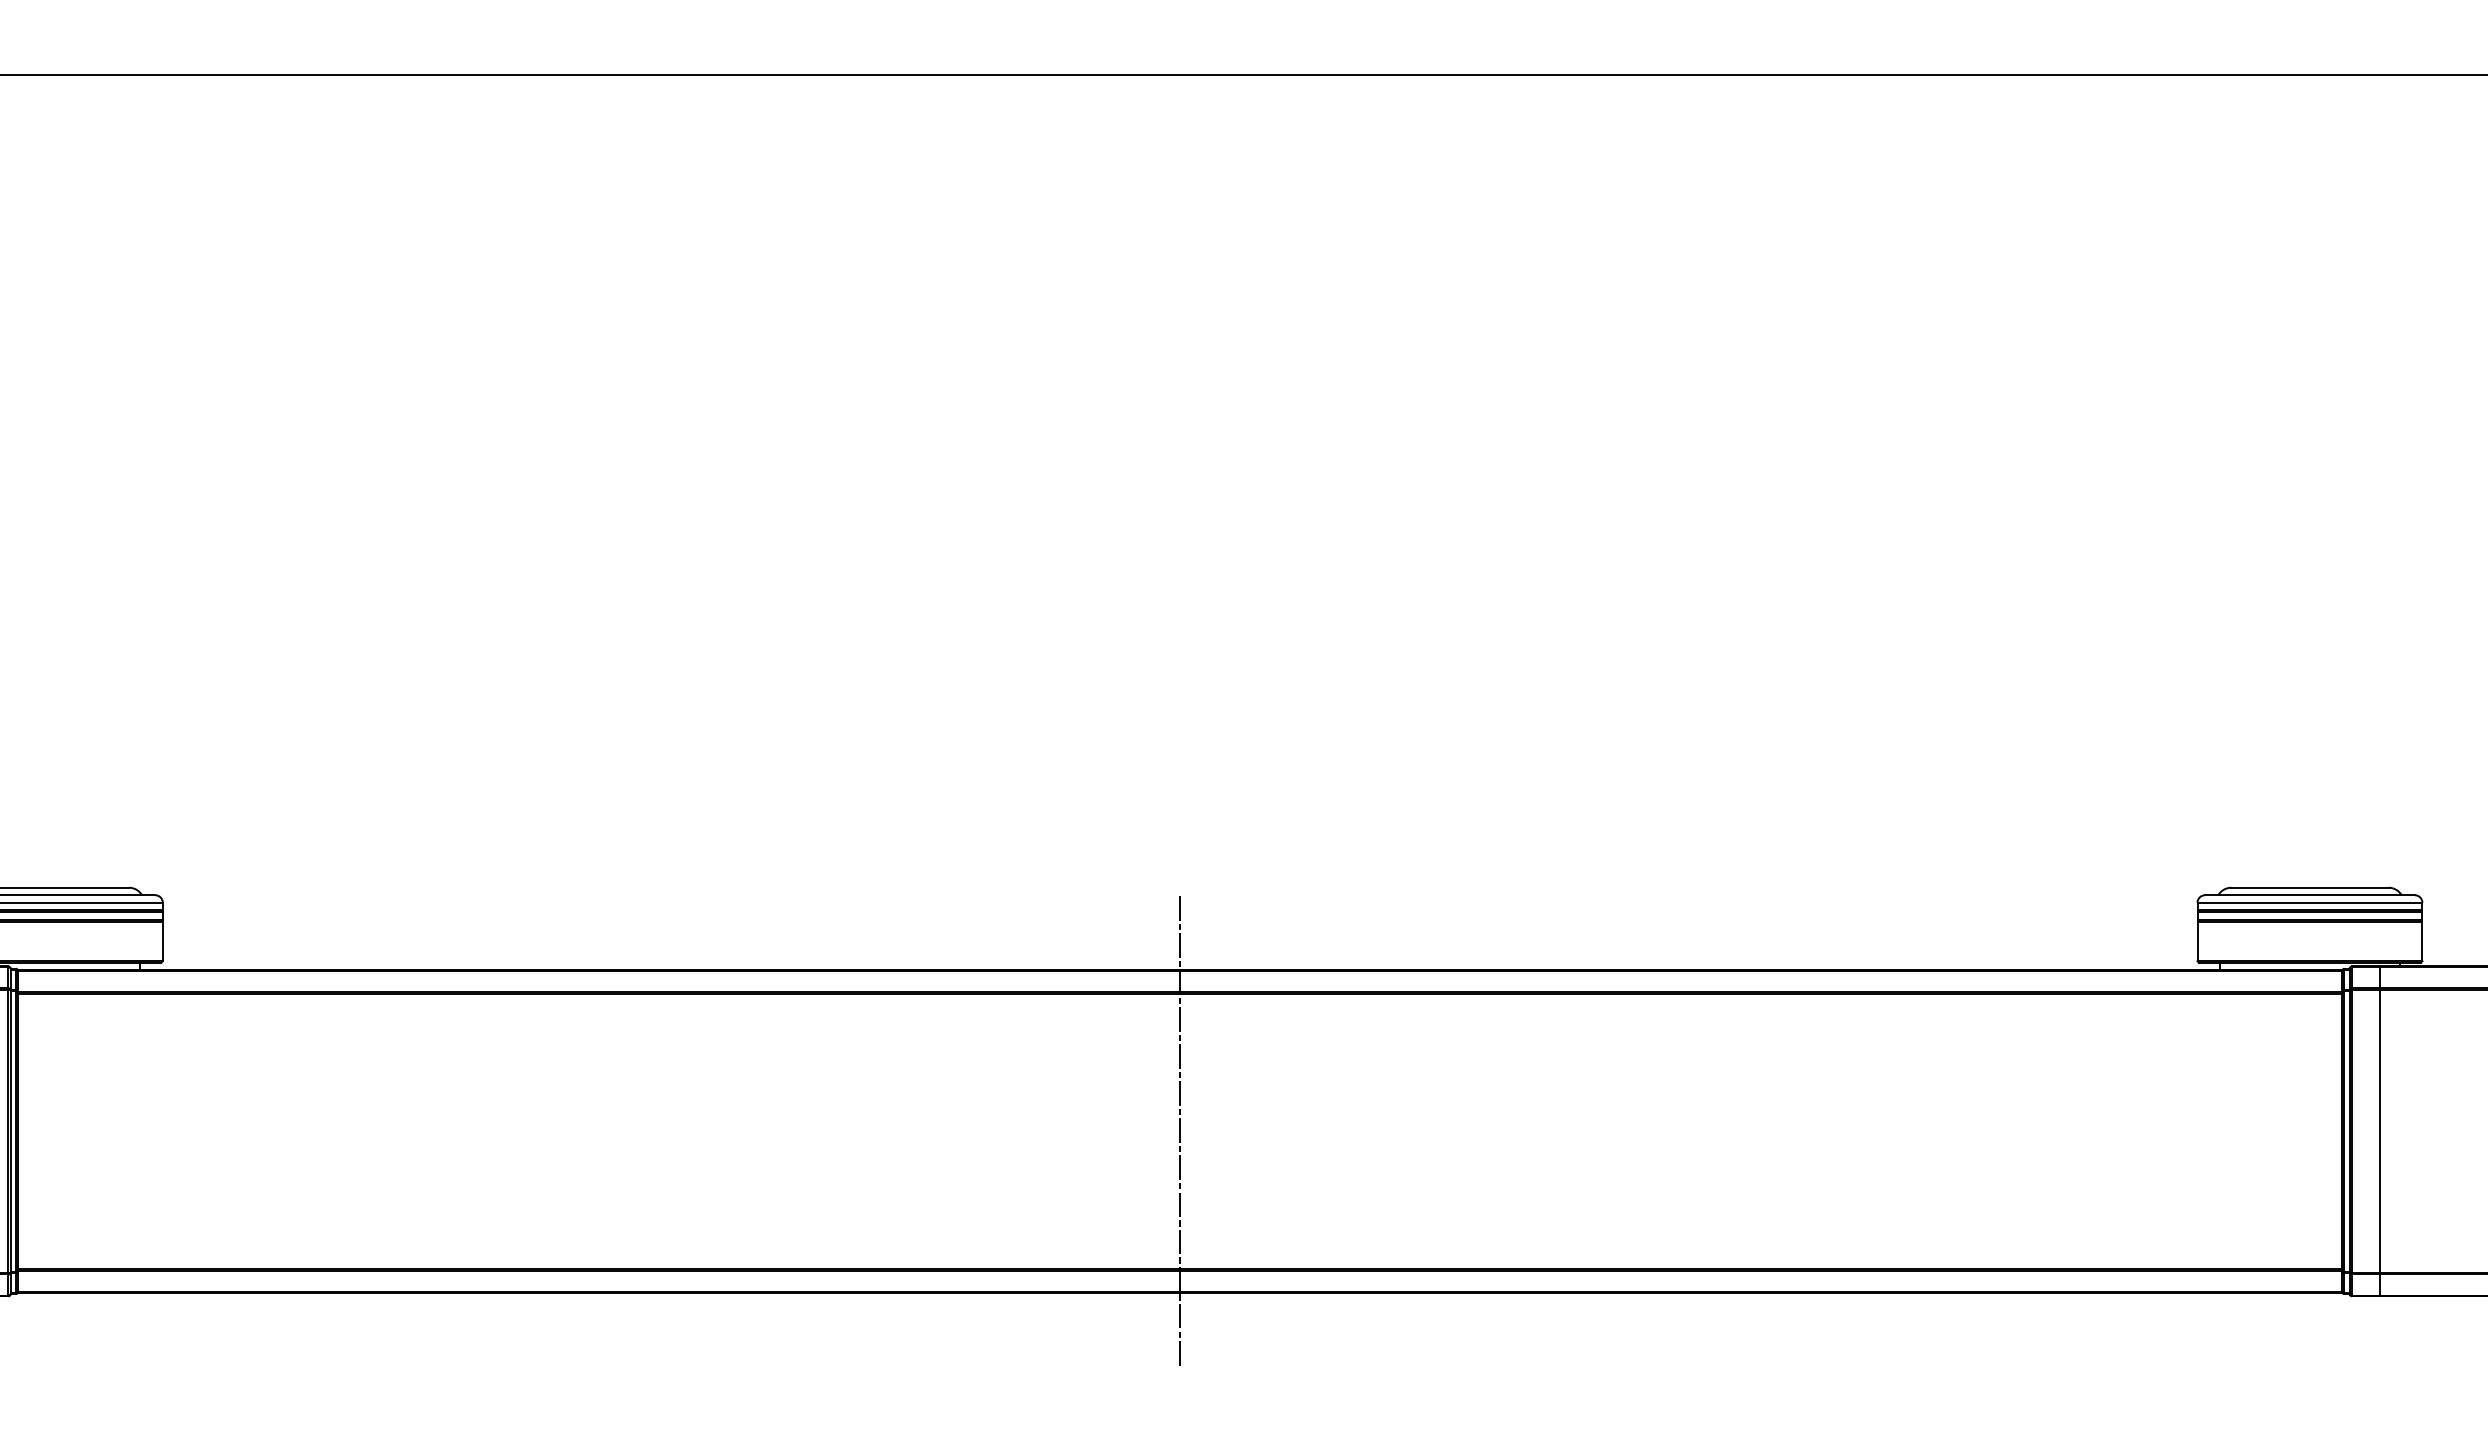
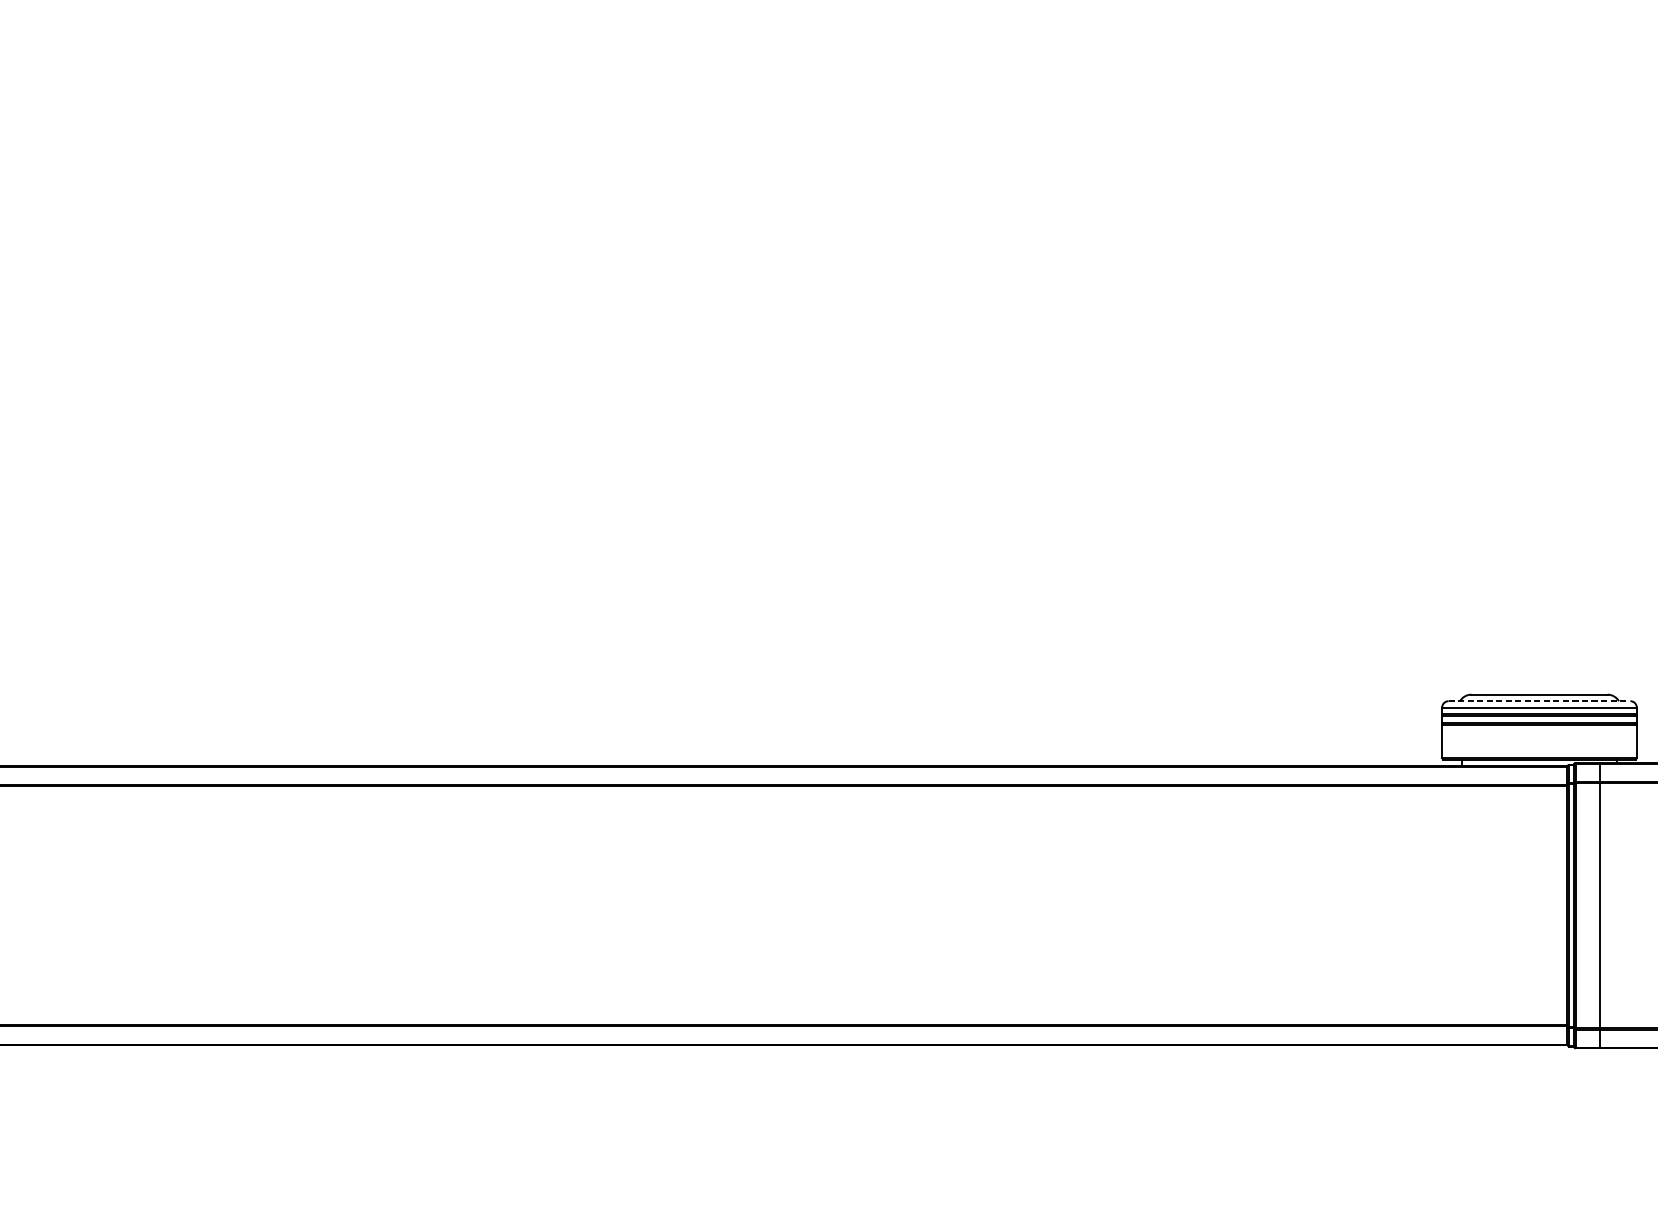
line: (2309, 895) -> (1539, 701), solid -> dashed
line: (1180, 1131) -> (561, 905), removed

